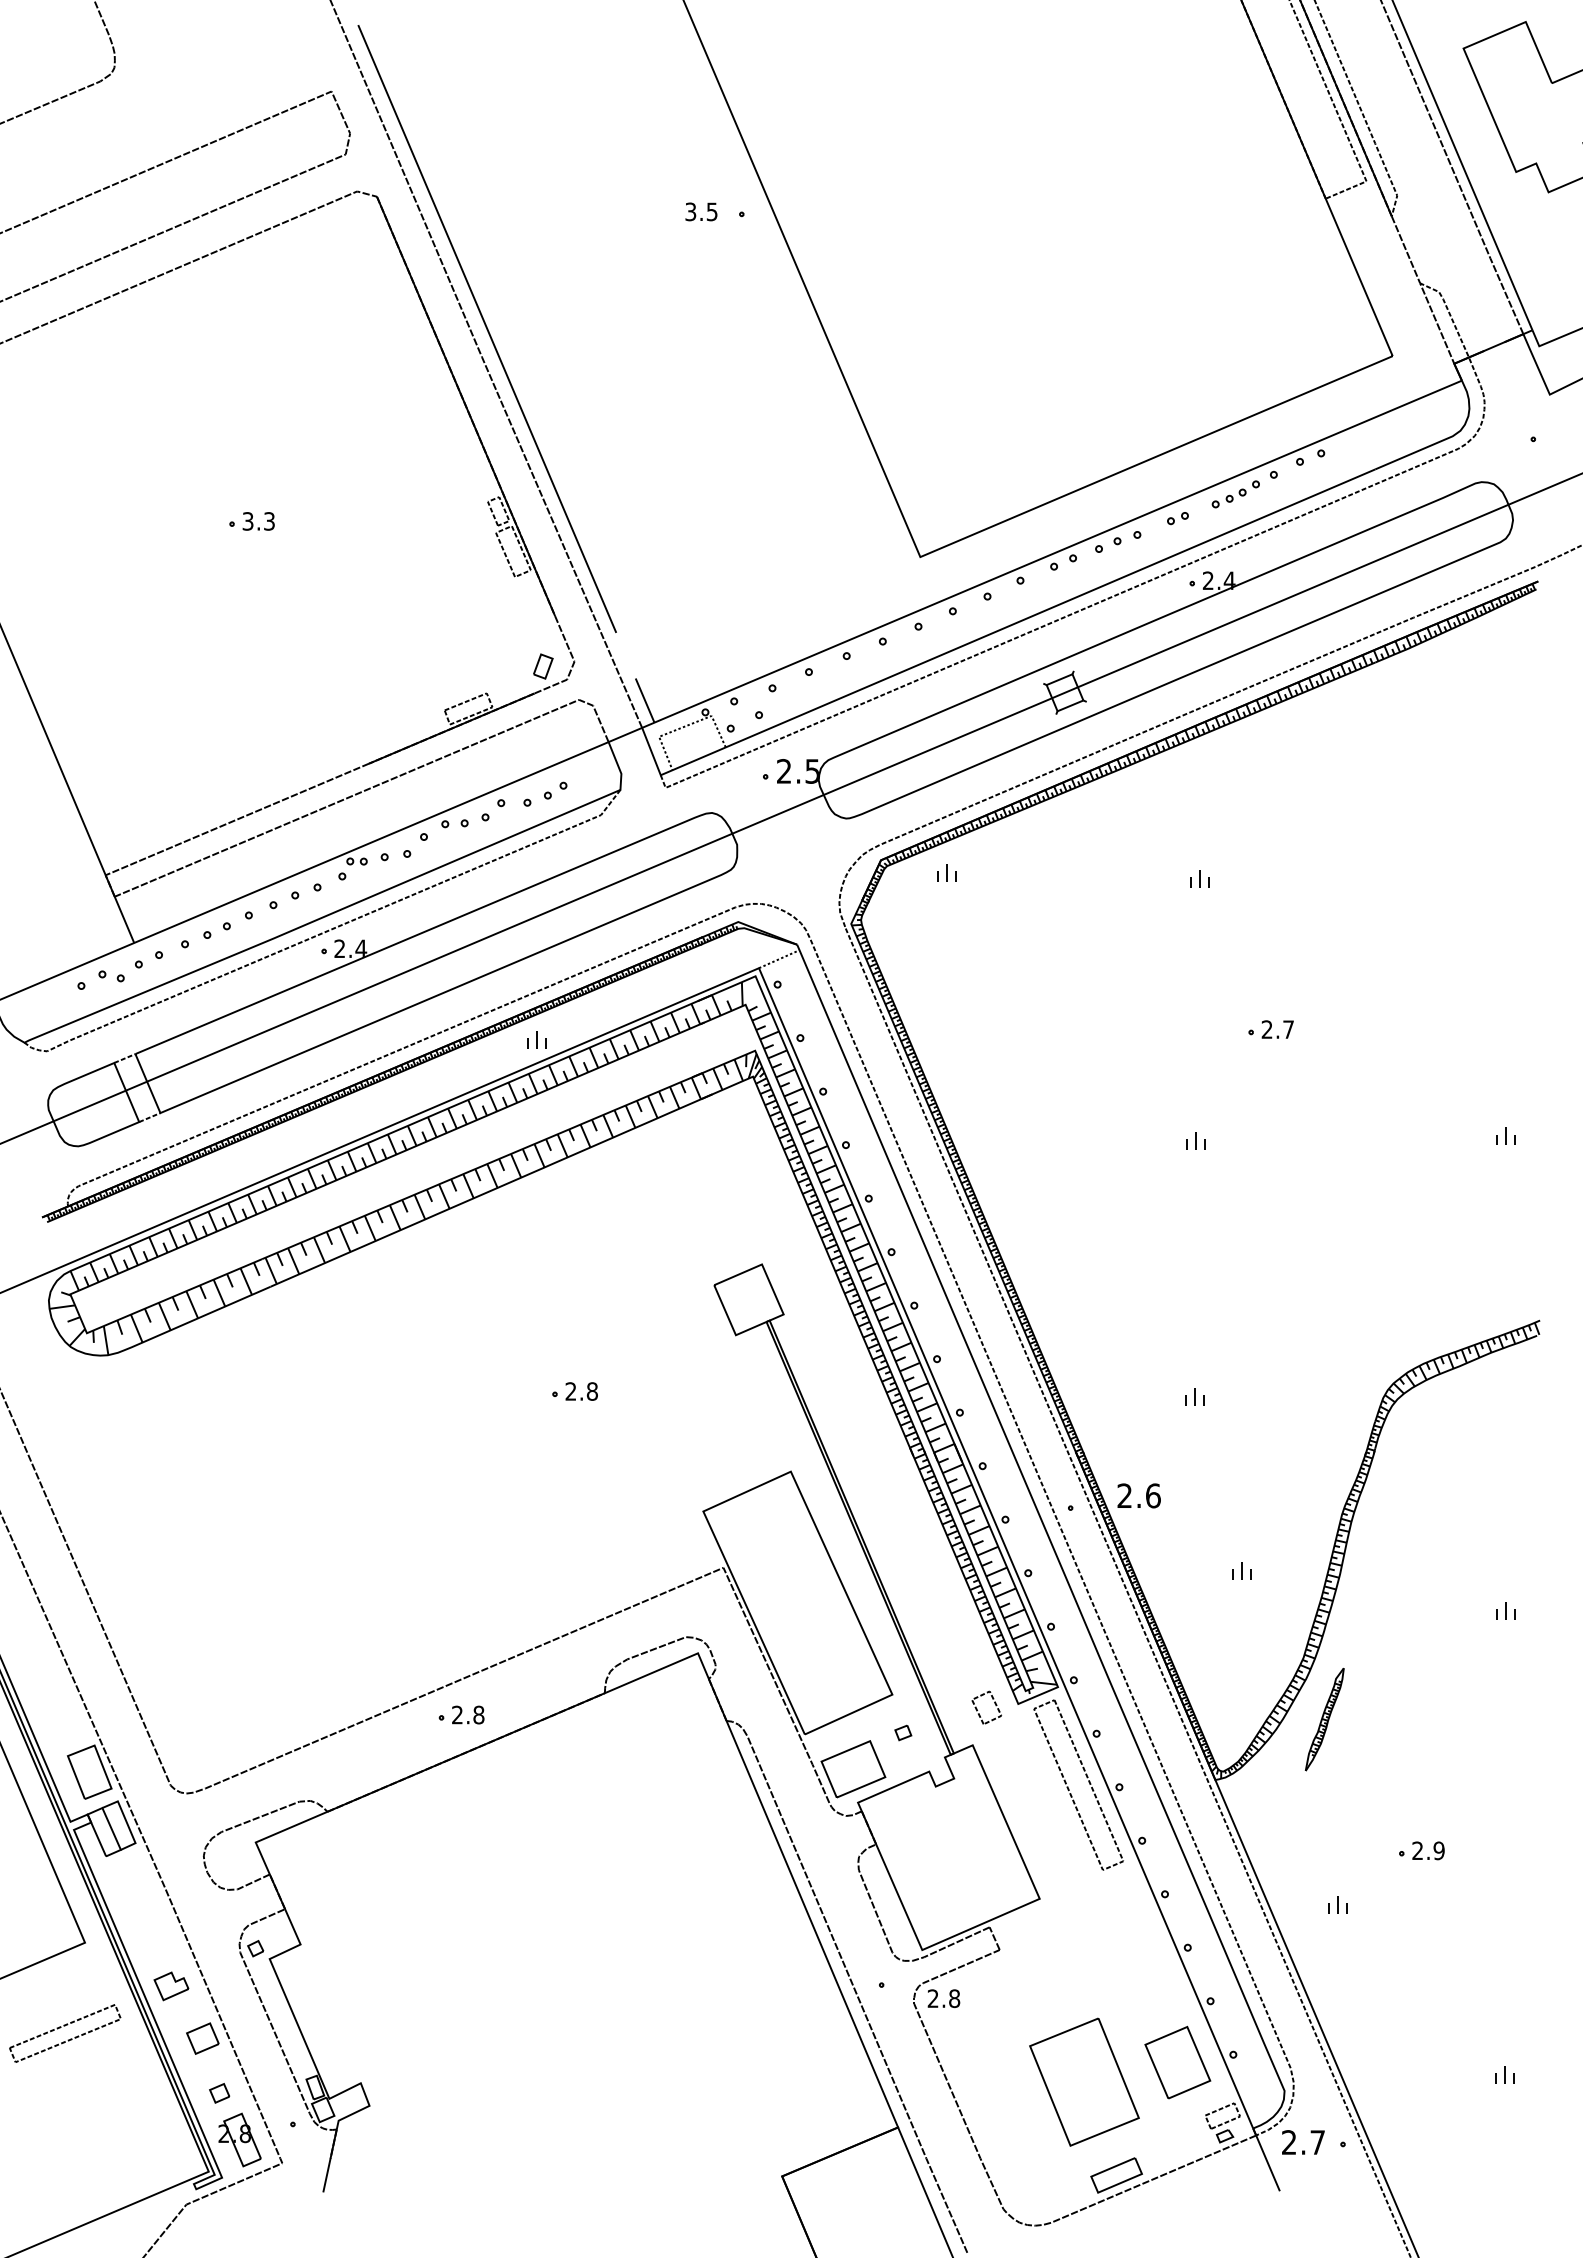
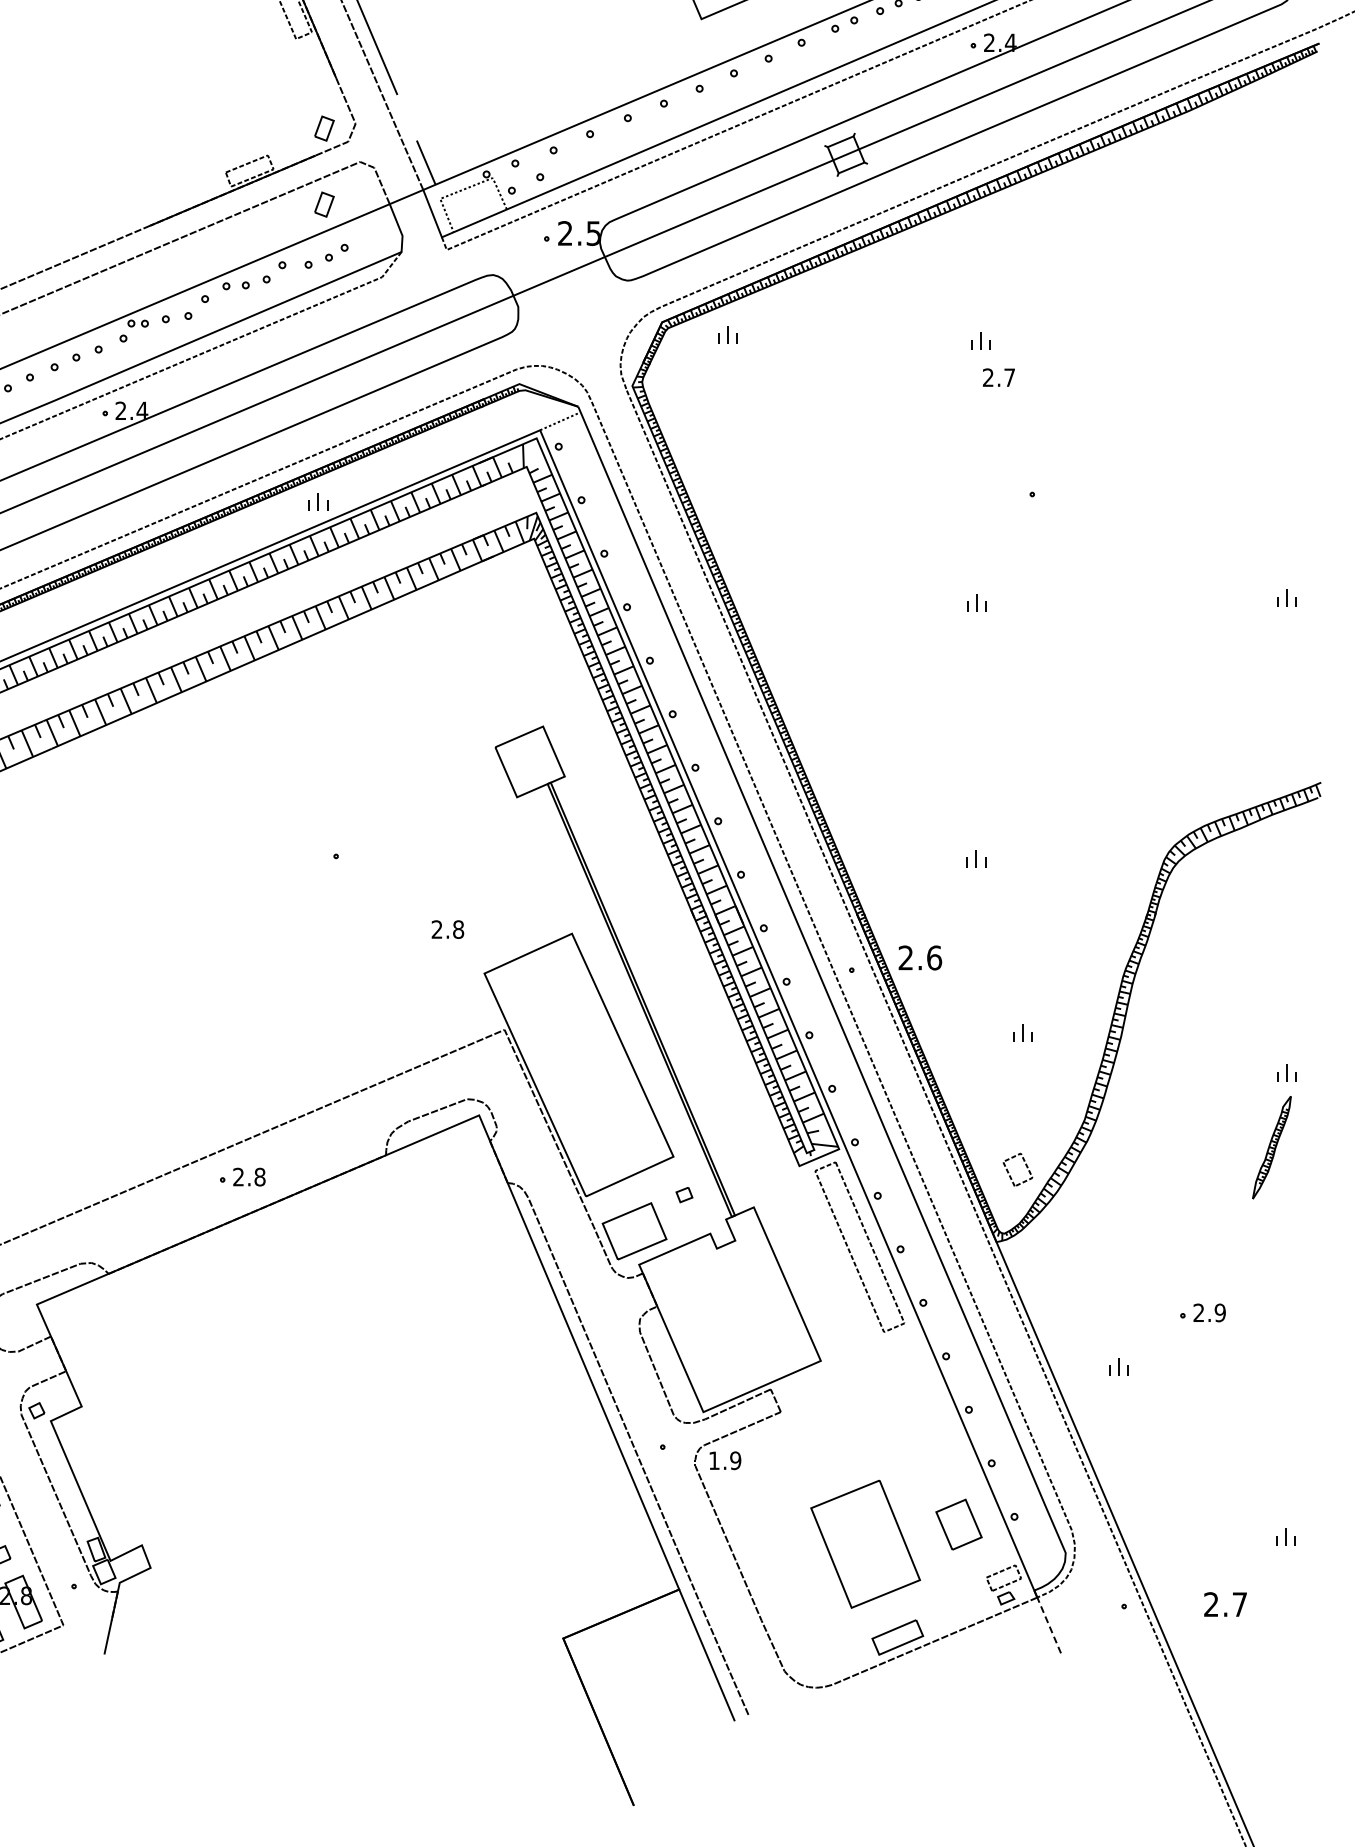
part: (543, 742) -> (324, 204), added
text: (1277, 1029) -> (998, 377), moved
text: (581, 1391) -> (447, 929), moved
part: (994, 1703) -> (1025, 1165), moved
part: (1324, 1719) -> (1271, 1147), moved
text: (943, 1998) -> (724, 1460), 2.8 -> 1.9
part: (1177, 2062) -> (958, 1524), size x0.7
text: (1303, 2142) -> (1225, 1604), moved
line: (1267, 2162) -> (1048, 1624), solid -> dashed

